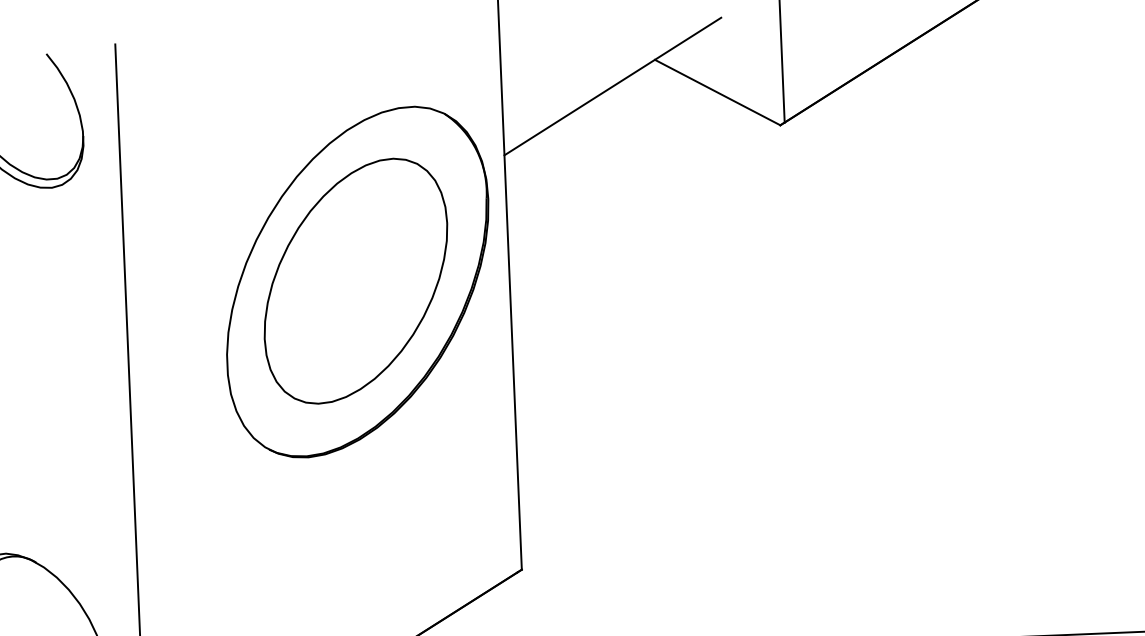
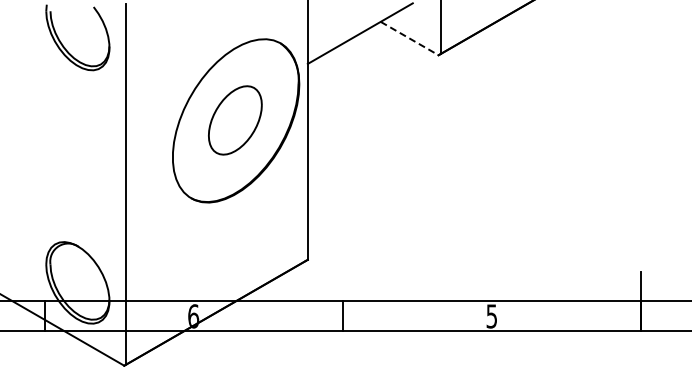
line: (719, 92) -> (410, 38), solid -> dashed
part: (356, 281) -> (235, 120), size x0.6

